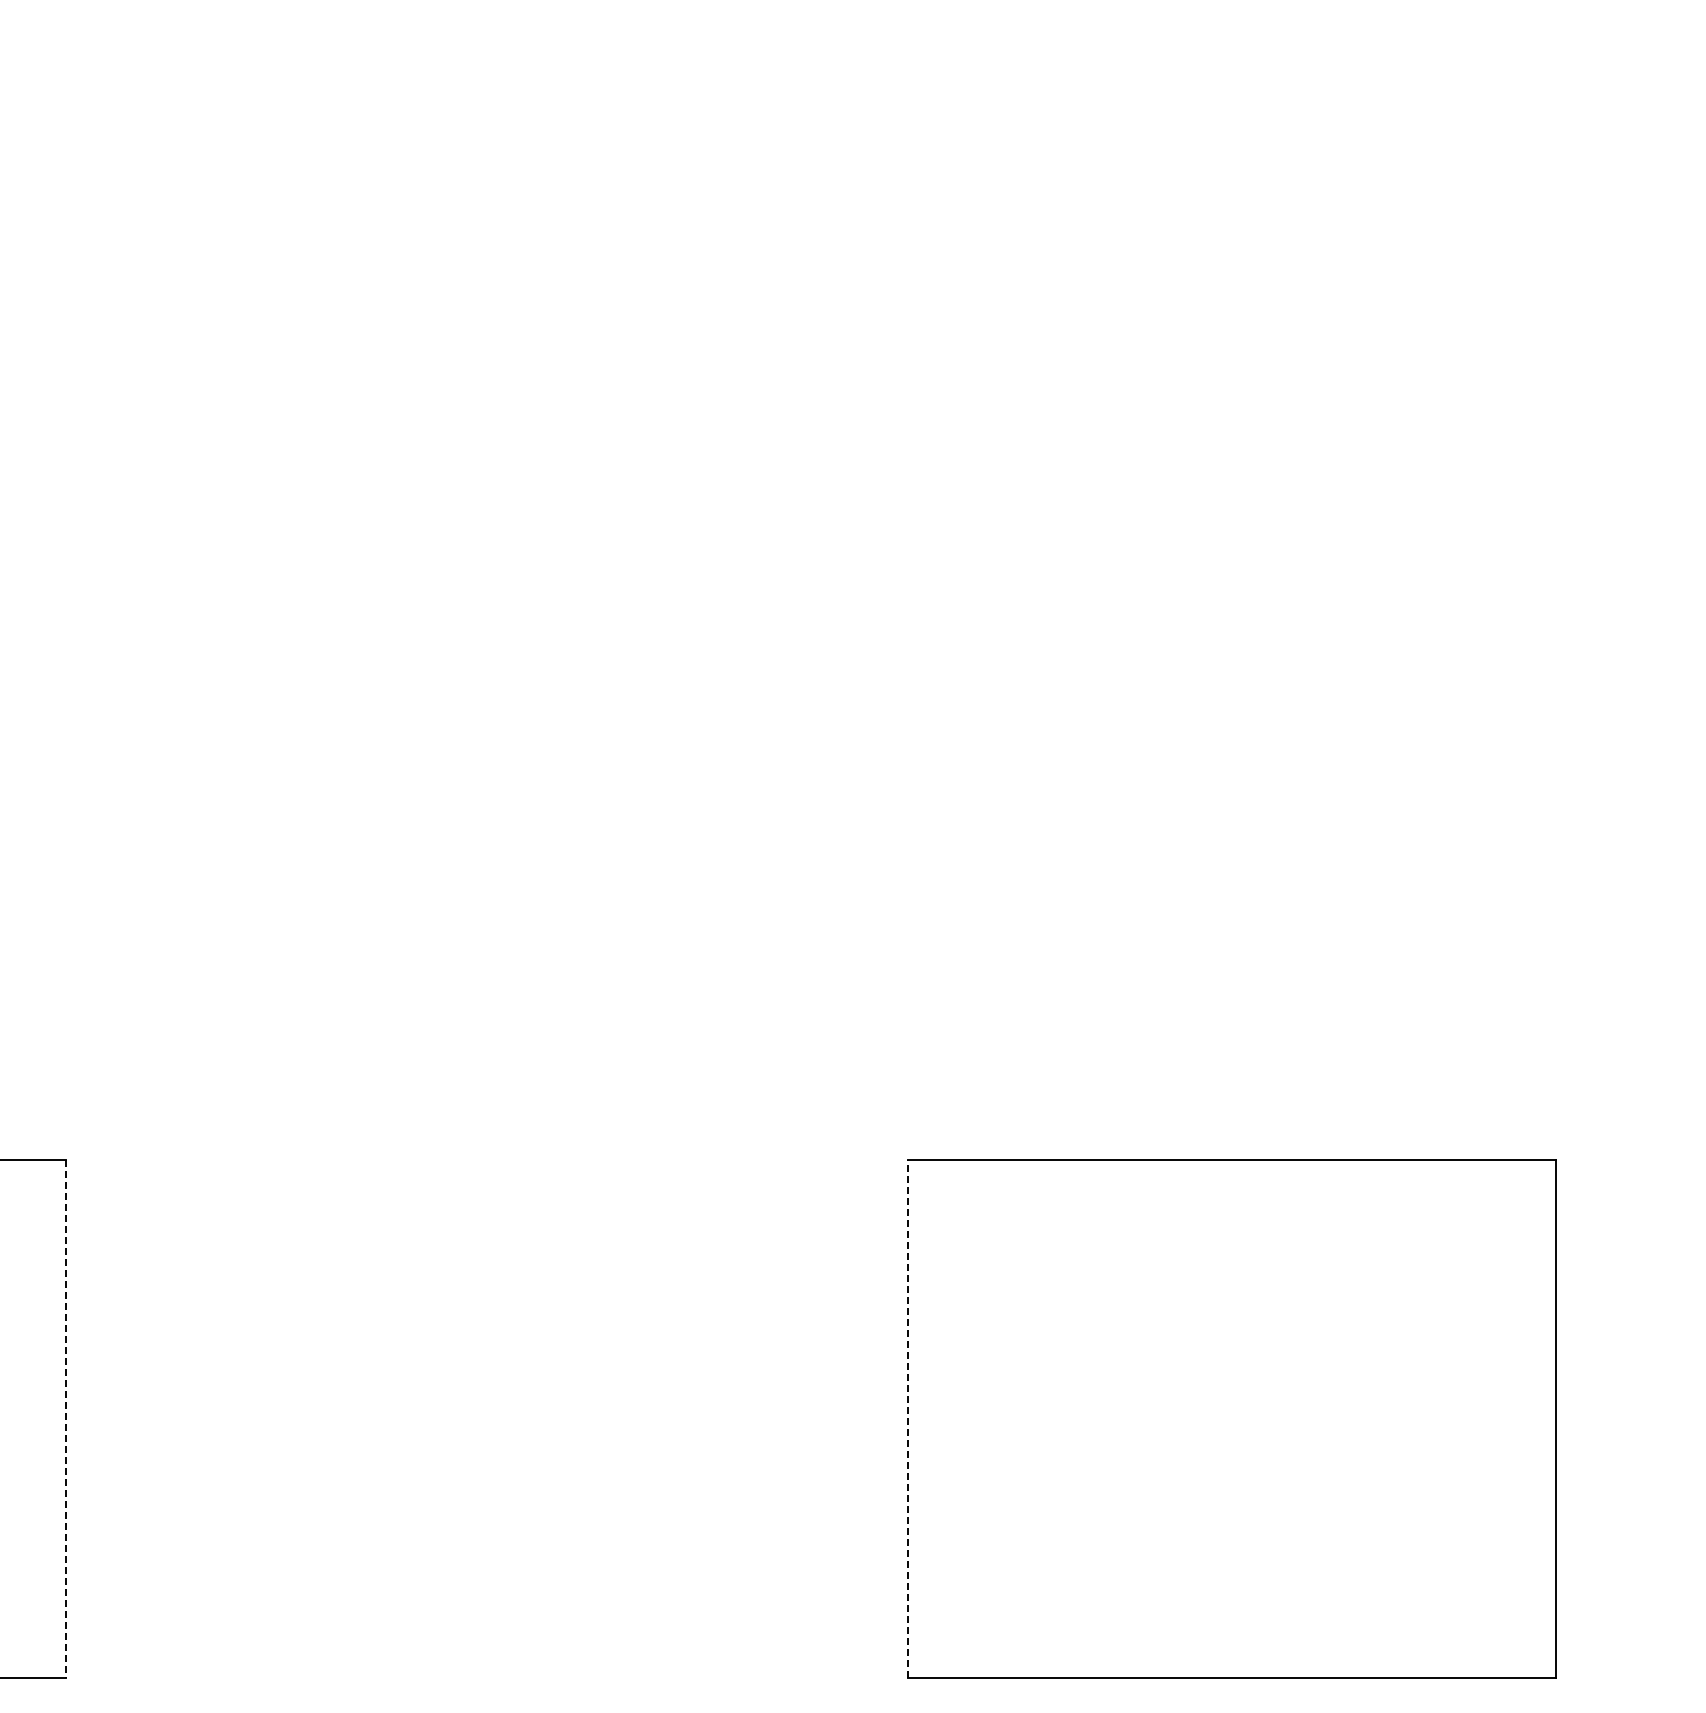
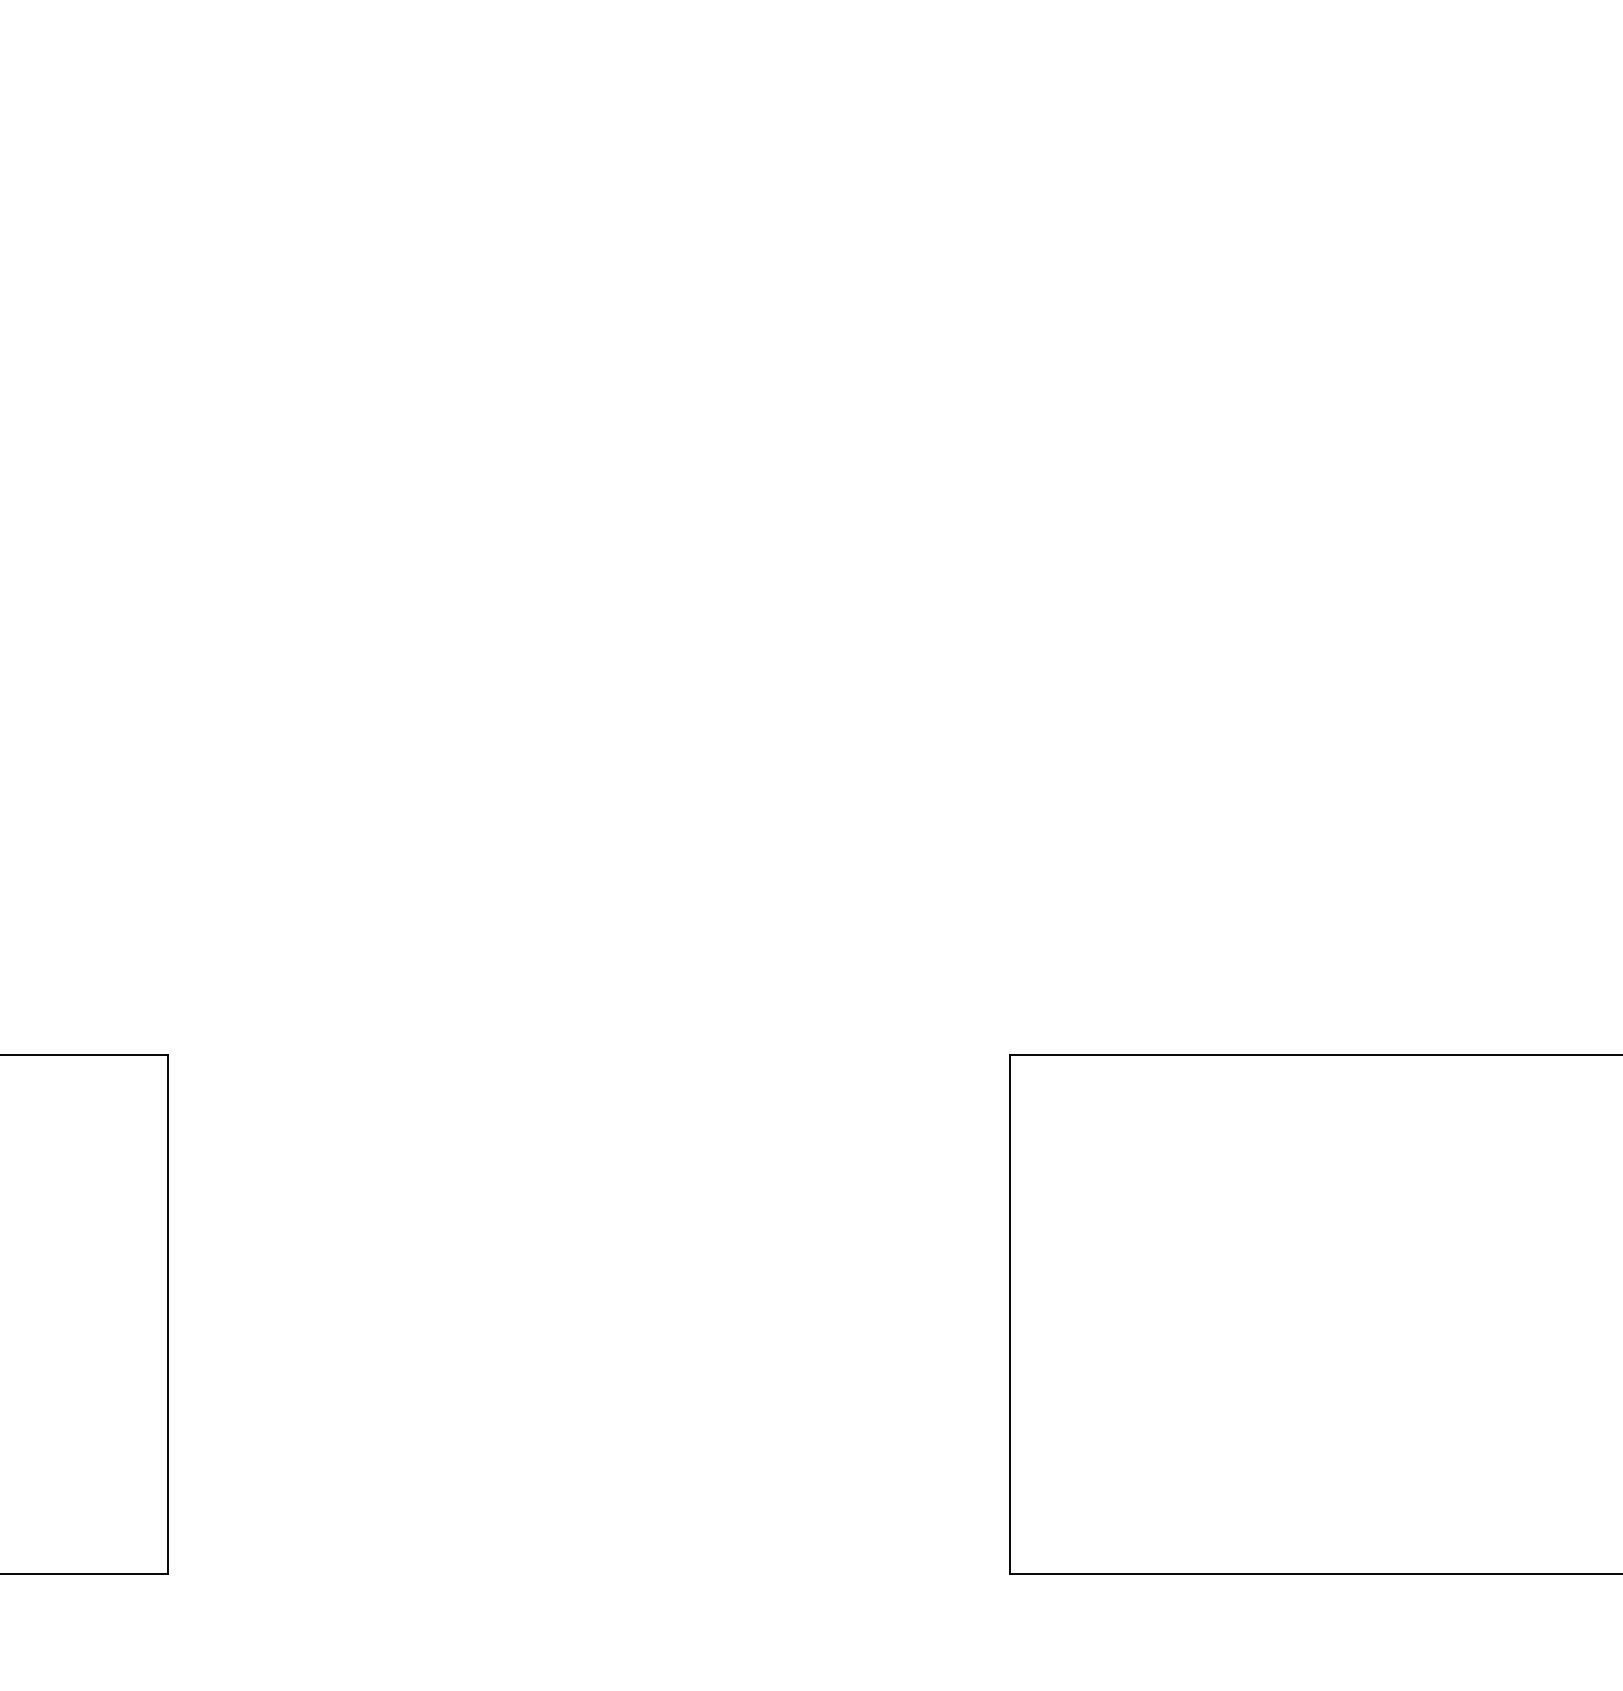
line: (908, 1418) -> (1010, 1314), dashed -> solid
line: (65, 1419) -> (167, 1315), dashed -> solid

